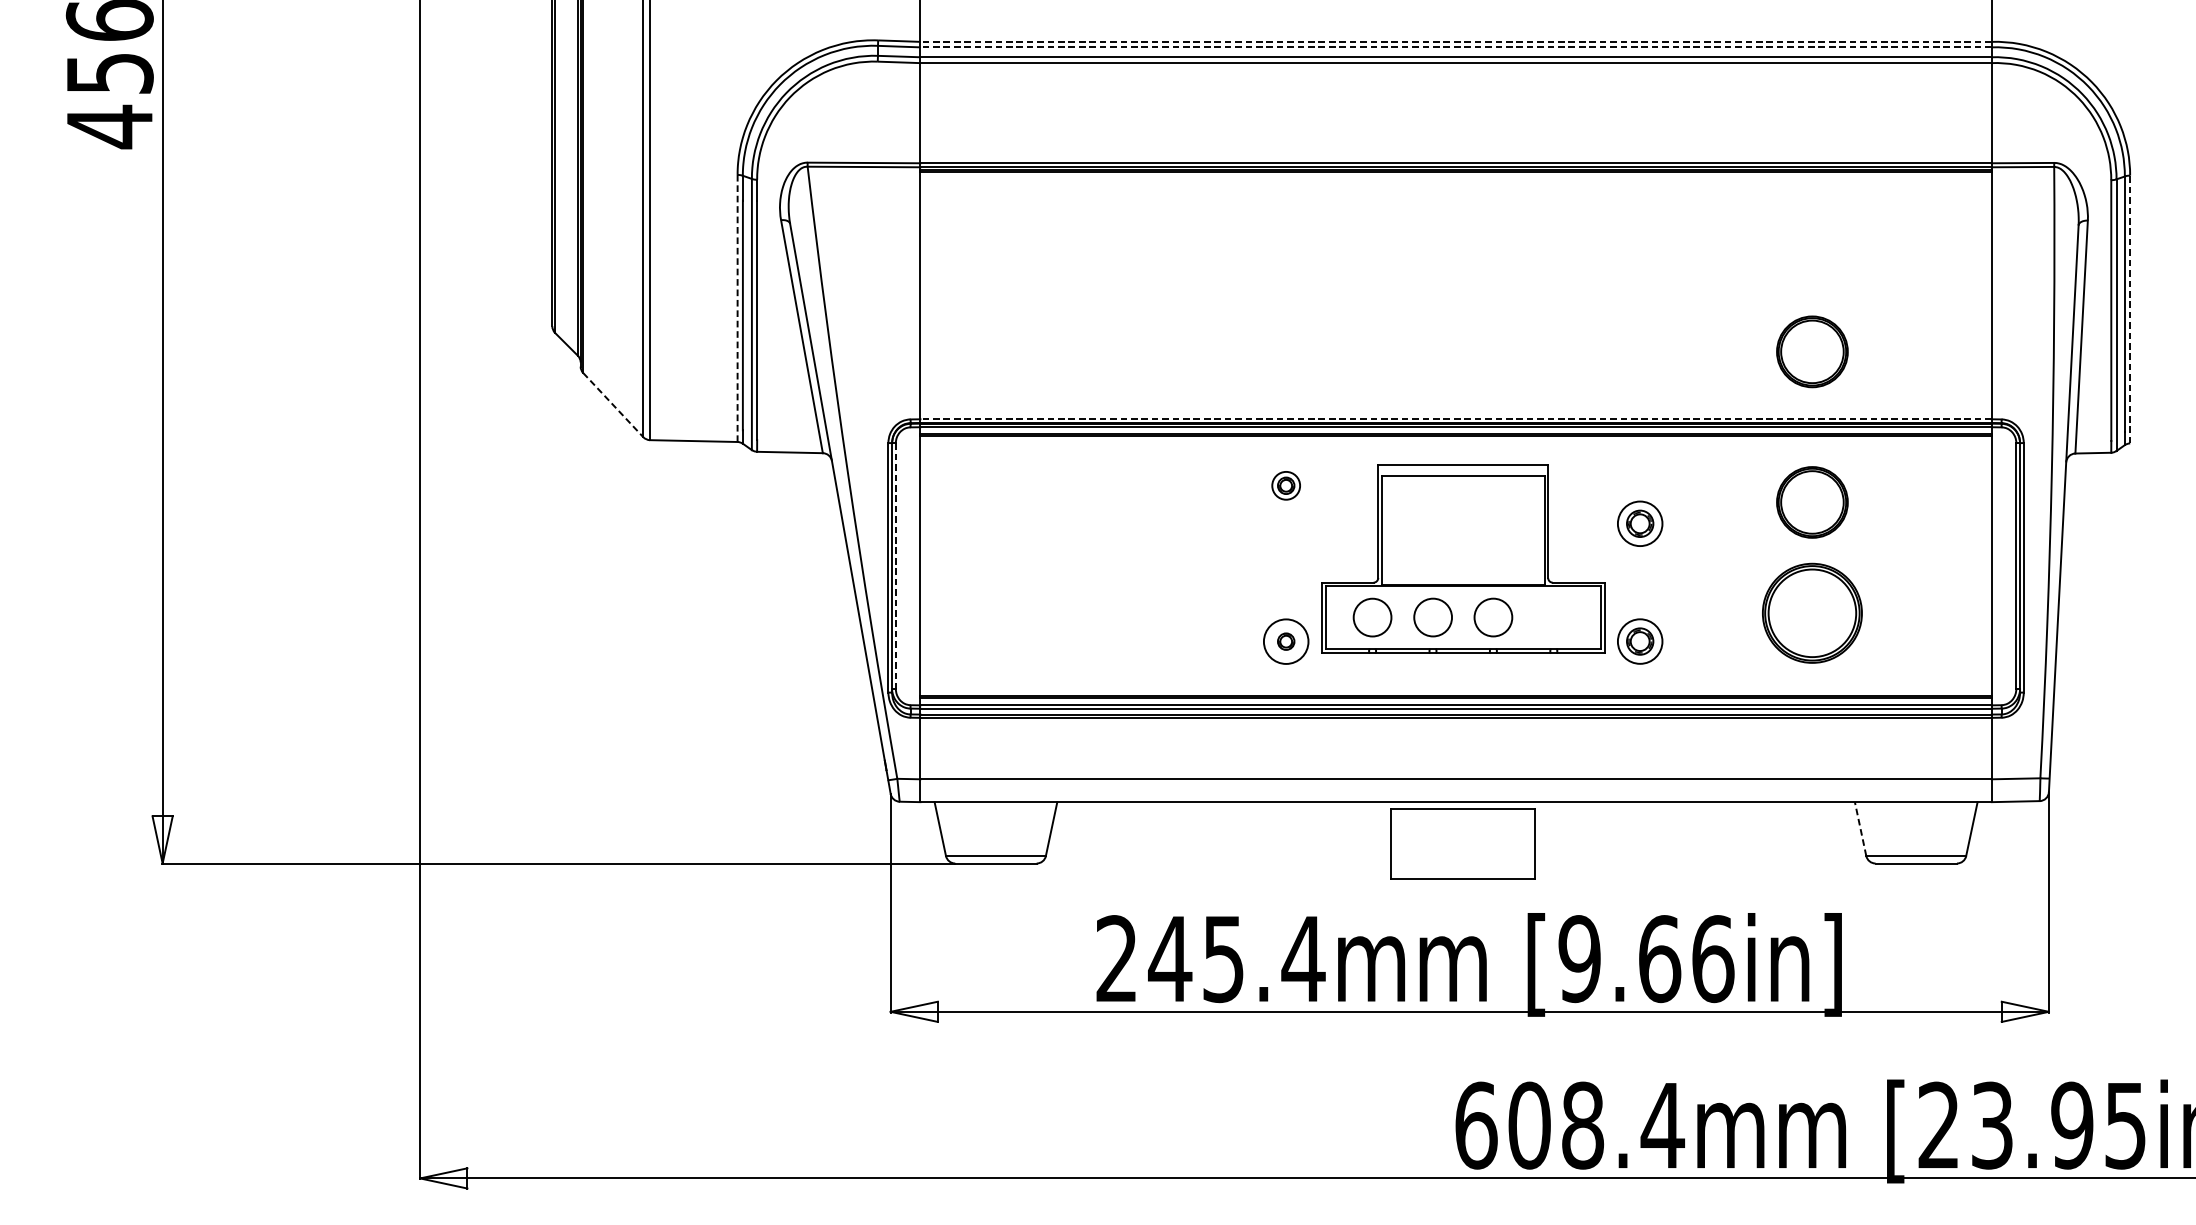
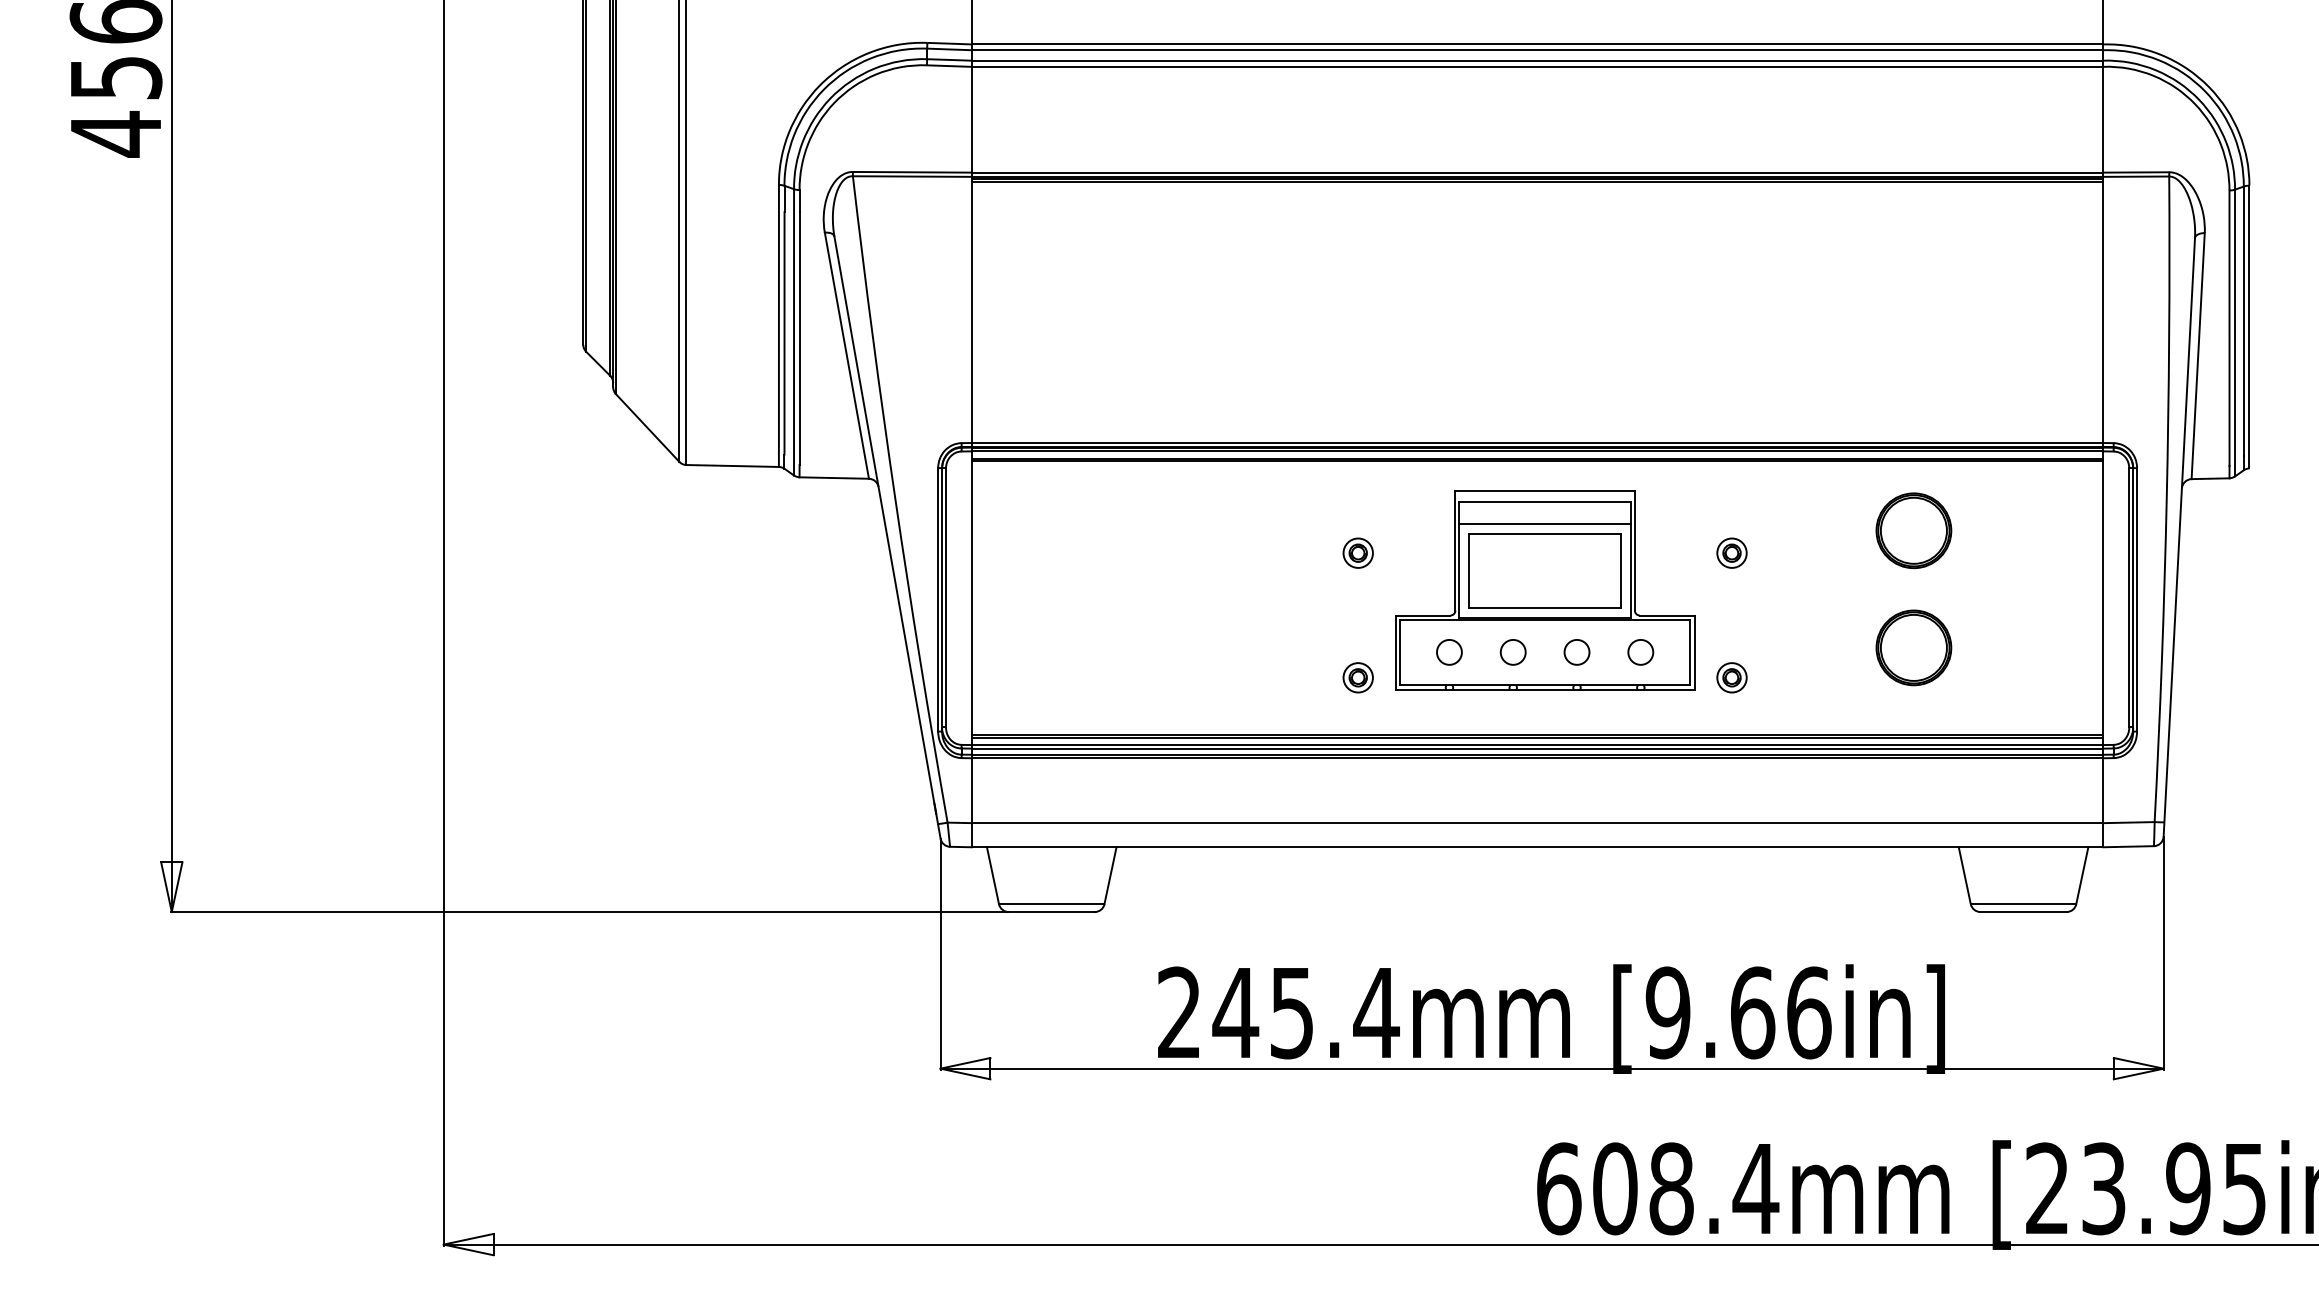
line: (1455, 41) -> (1537, 44), dashed -> solid
line: (1455, 47) -> (1537, 50), dashed -> solid
line: (737, 308) -> (778, 326), dashed -> solid
line: (2130, 308) -> (2249, 326), dashed -> solid
part: (1812, 351) -> (1913, 371), removed
line: (613, 405) -> (647, 428), dashed -> solid
line: (1455, 418) -> (1537, 442), dashed -> solid
part: (1285, 485) -> (1357, 552), moved
line: (1463, 495) -> (1545, 523), added
part: (1639, 523) -> (1731, 552), size x0.62
line: (896, 565) -> (946, 597), dashed -> solid
part: (1812, 612) -> (1913, 647), size x0.71
circle: (1371, 616) -> (1448, 651), size x0.62
circle: (1432, 617) -> (1512, 652), size x0.62
circle: (1492, 617) -> (1576, 652), size x0.62
circle: (1553, 617) -> (1640, 652), added
circle: (1285, 641) -> (1357, 677), size x0.62
part: (1639, 641) -> (1731, 677), size x0.62
line: (1860, 828) -> (1964, 875), dashed -> solid
part: (1462, 844) -> (1544, 570), moved

